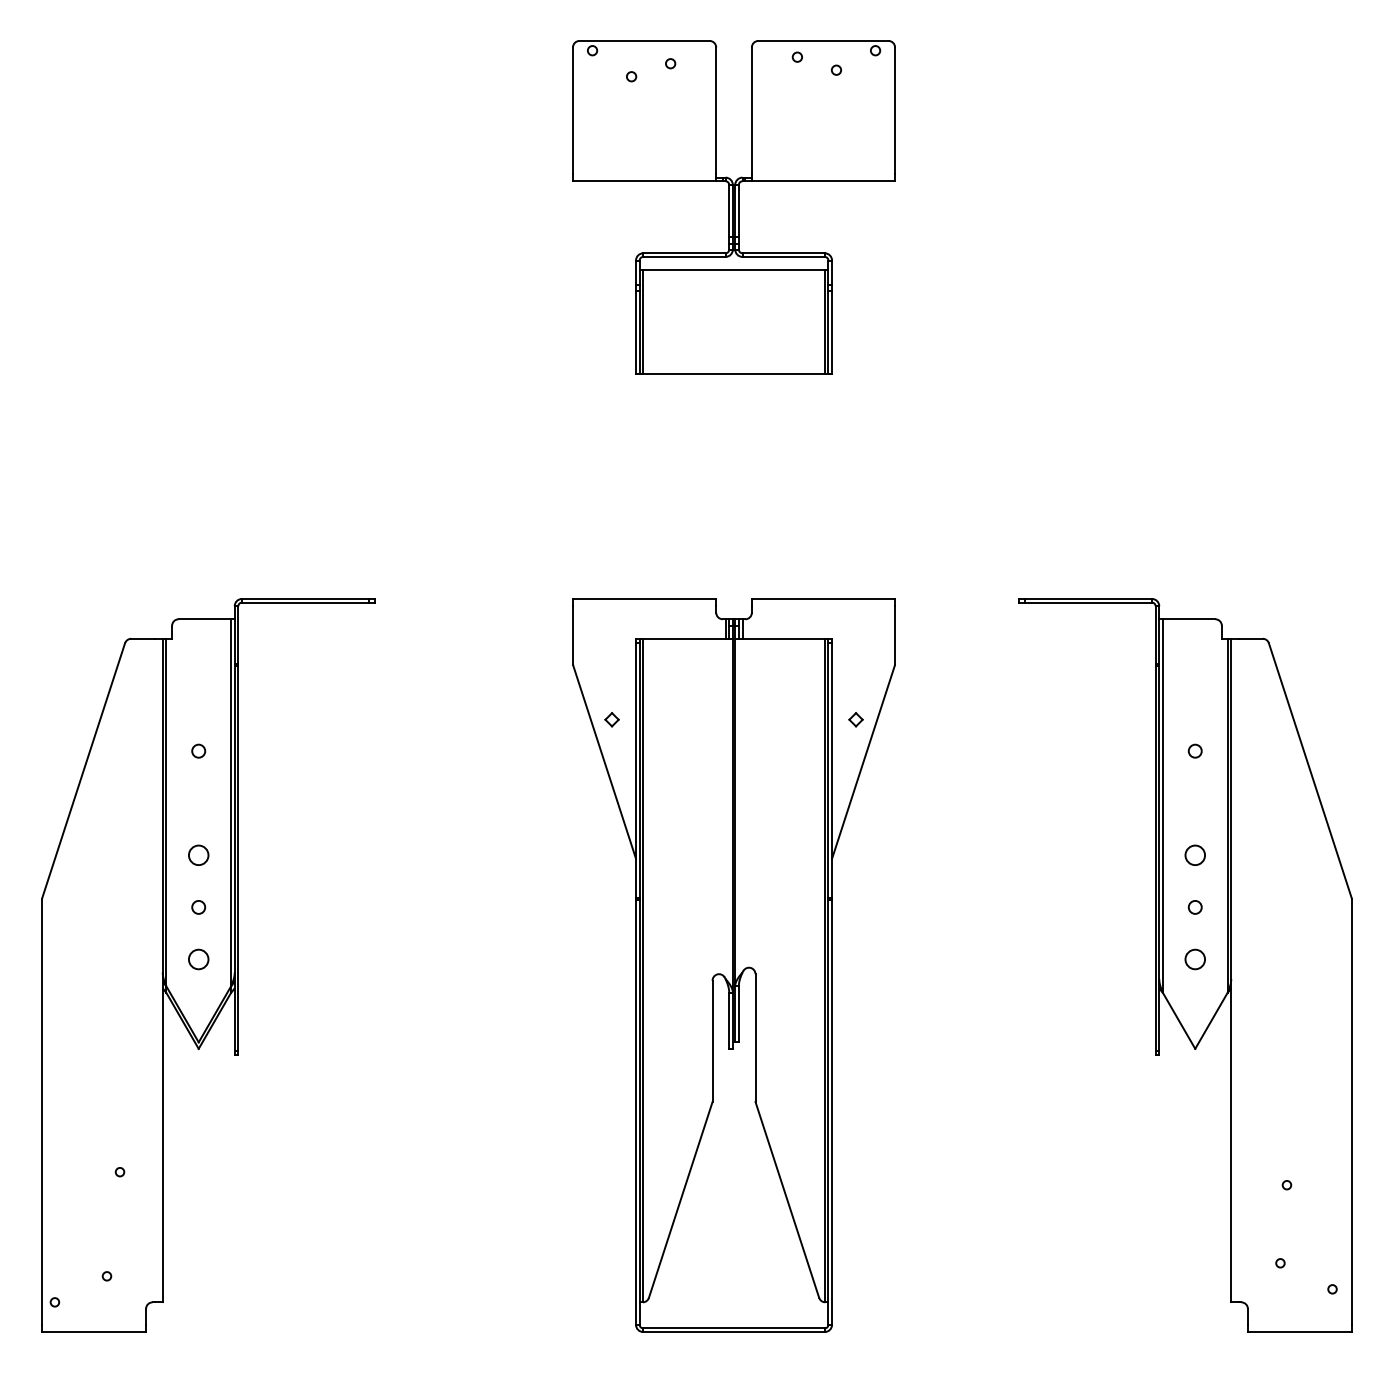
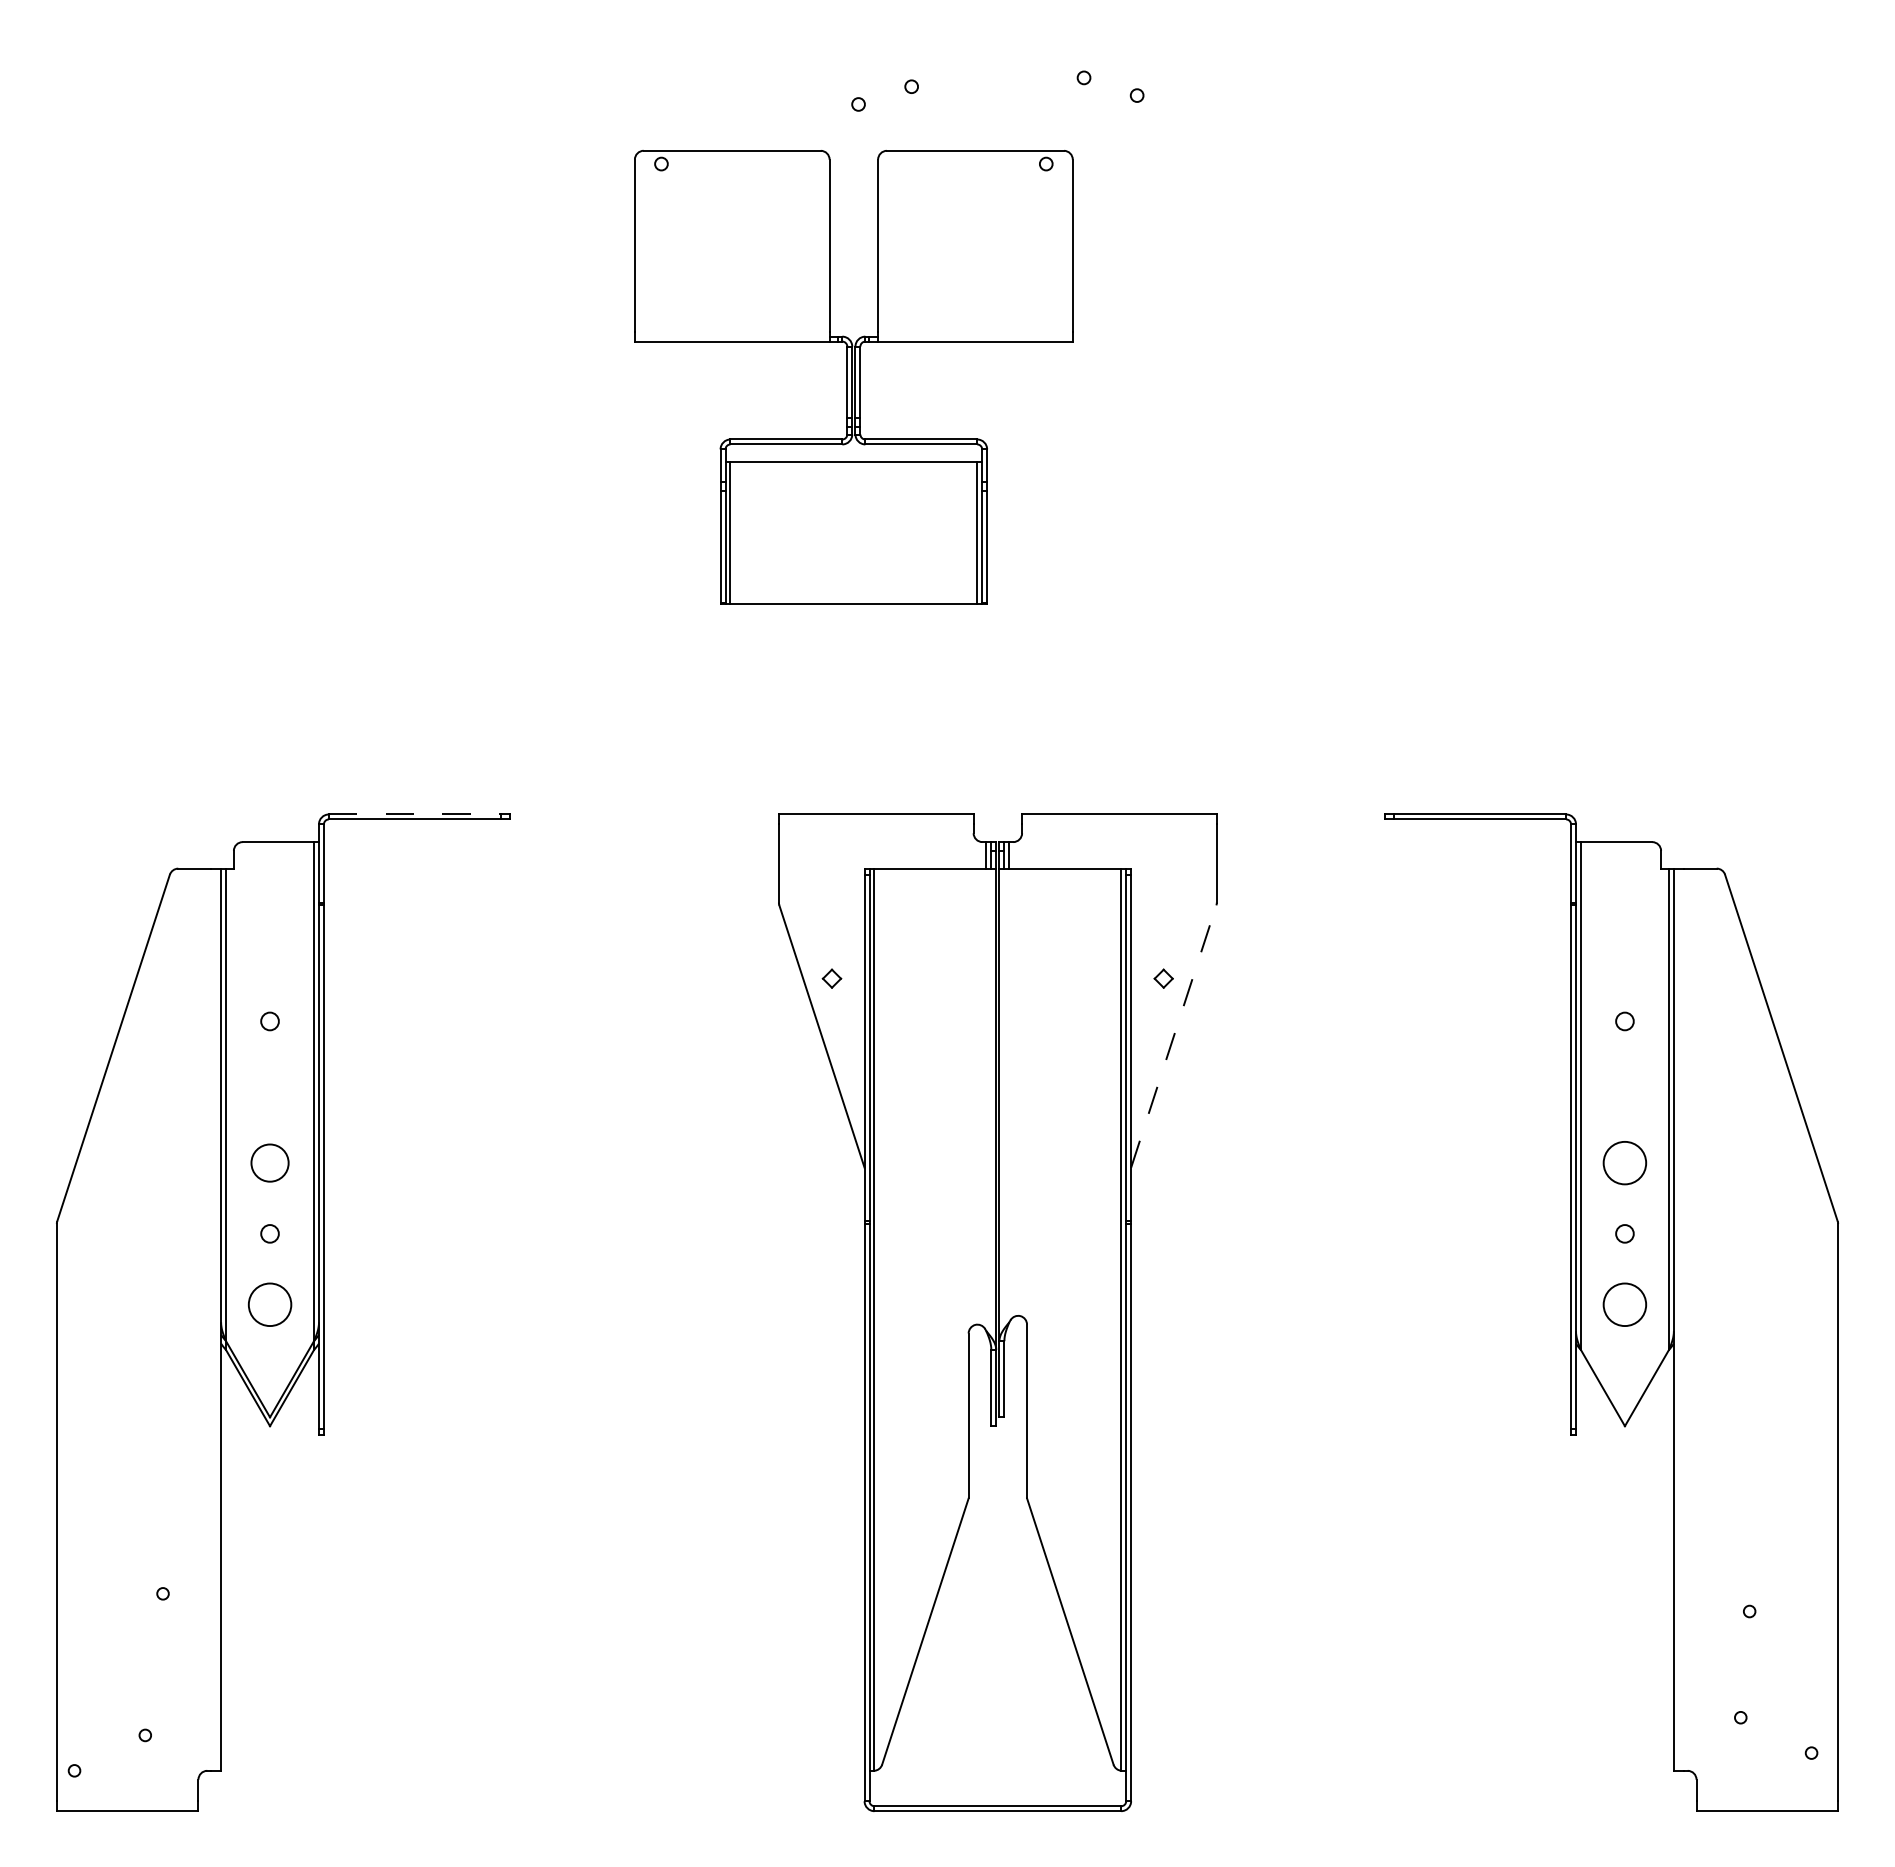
part: (733, 207) -> (853, 377), moved
line: (305, 598) -> (415, 814), solid -> dashed
line: (863, 762) -> (1173, 1036), solid -> dashed
circle: (198, 854) -> (269, 1162), size x1.4
circle: (1194, 854) -> (1624, 1162), size x1.6
circle: (198, 959) -> (269, 1304), size x1.6
circle: (1194, 959) -> (1624, 1304), size x1.6

